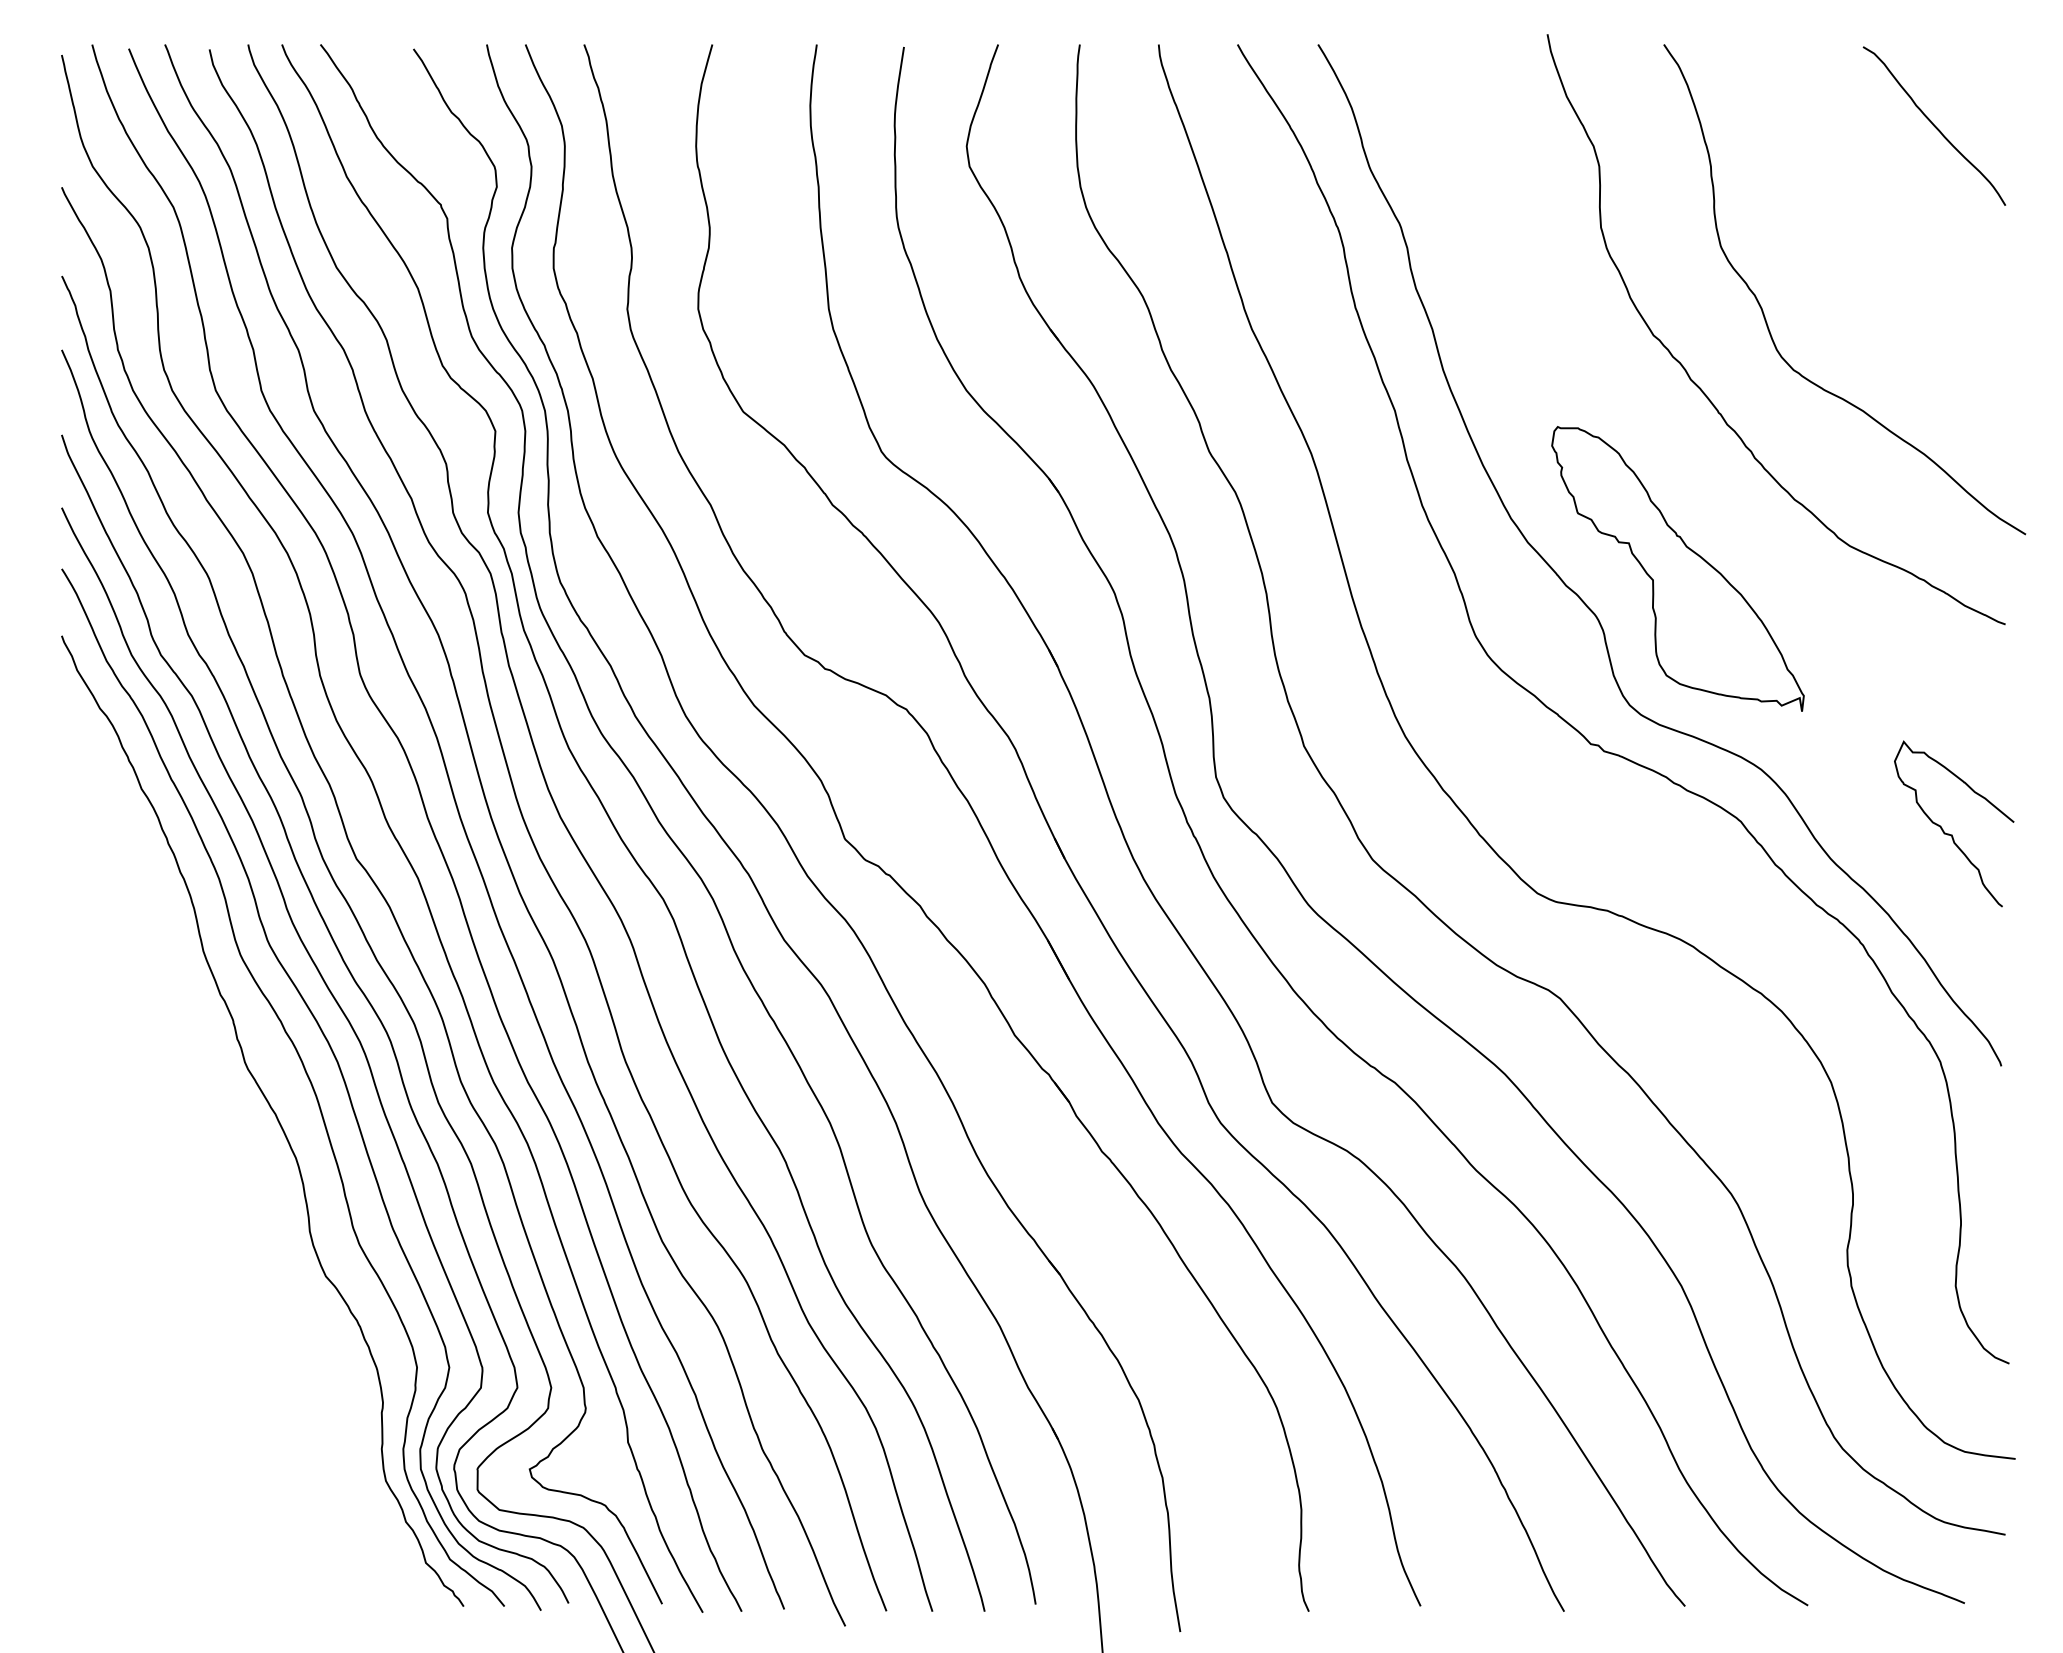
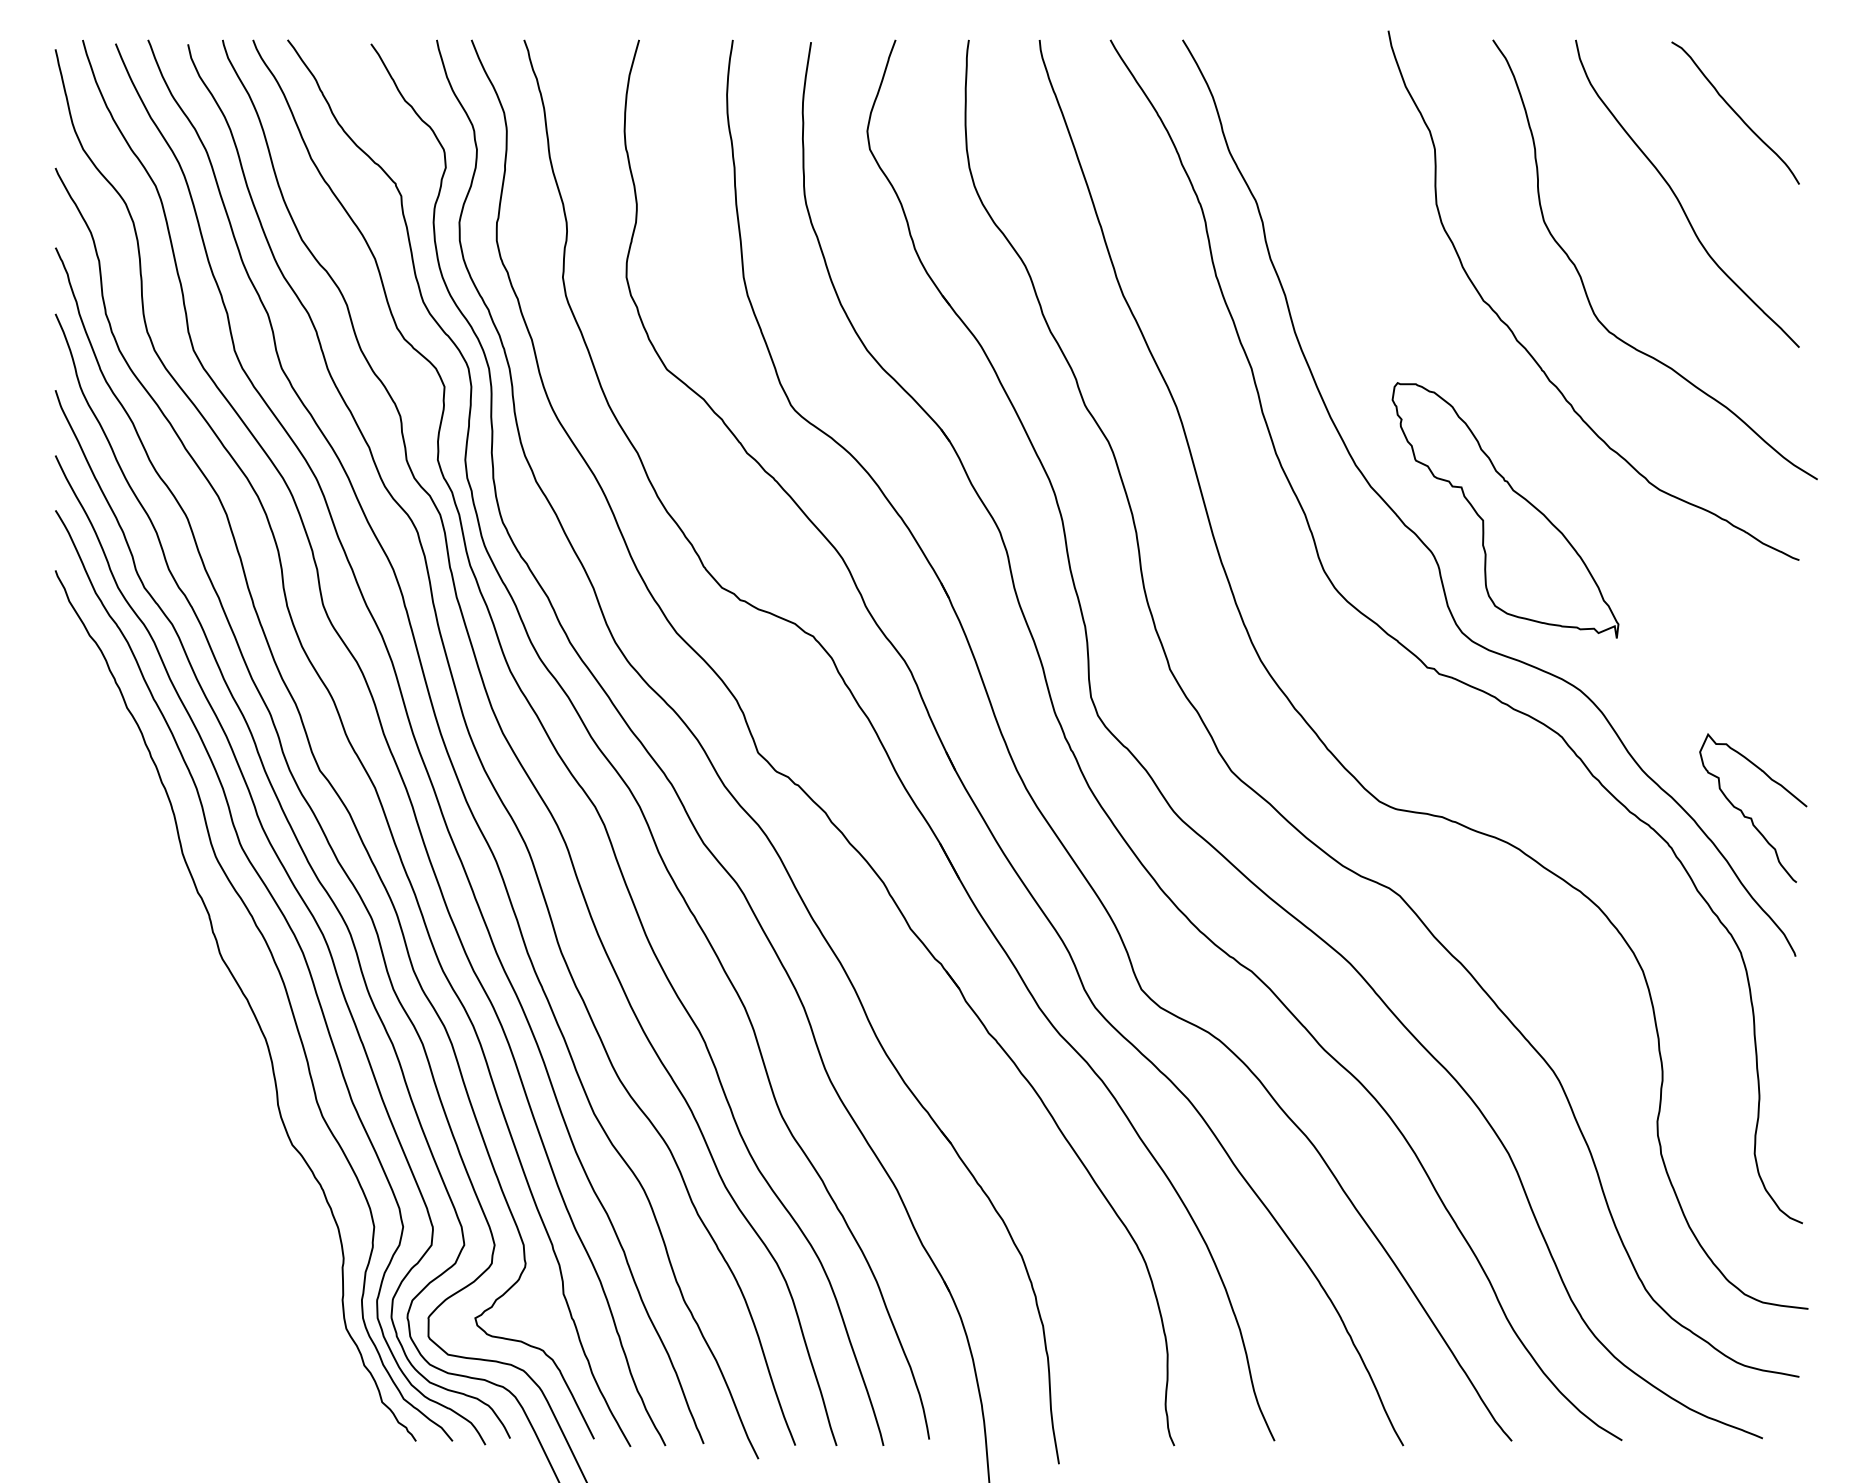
curve: (1870, 221) -> (1678, 198), added
curve: (1952, 834) -> (1751, 817), moved

